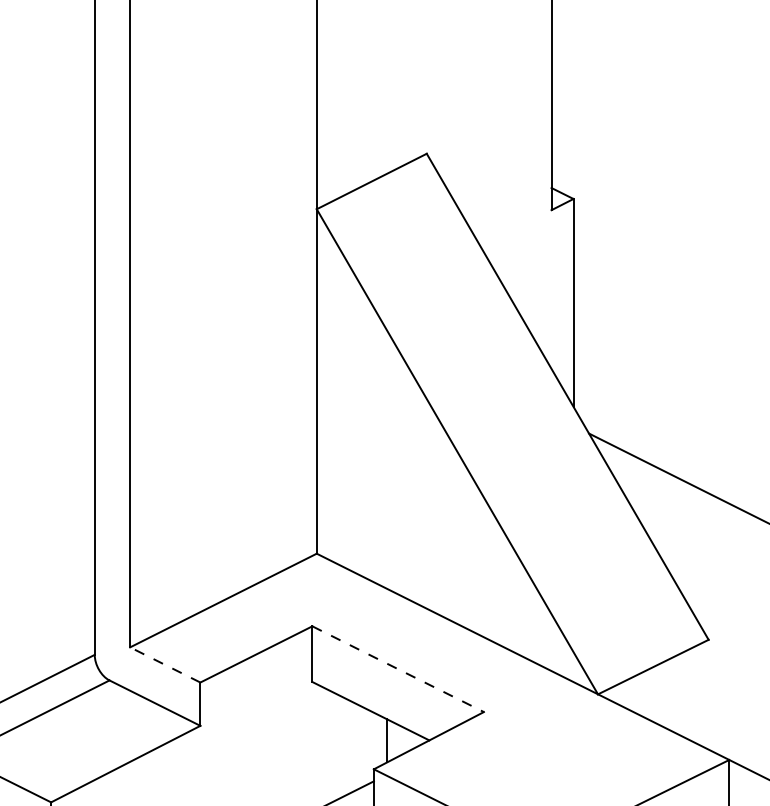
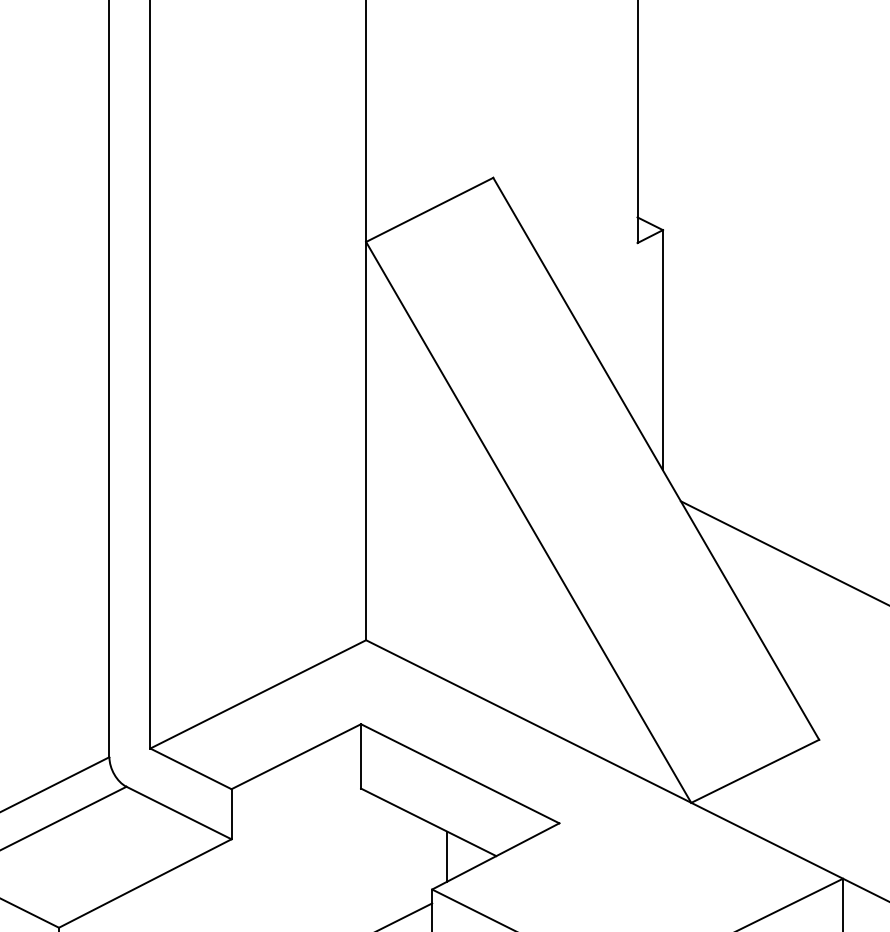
line: (164, 664) -> (190, 768), dashed -> solid
line: (398, 669) -> (460, 774), dashed -> solid

